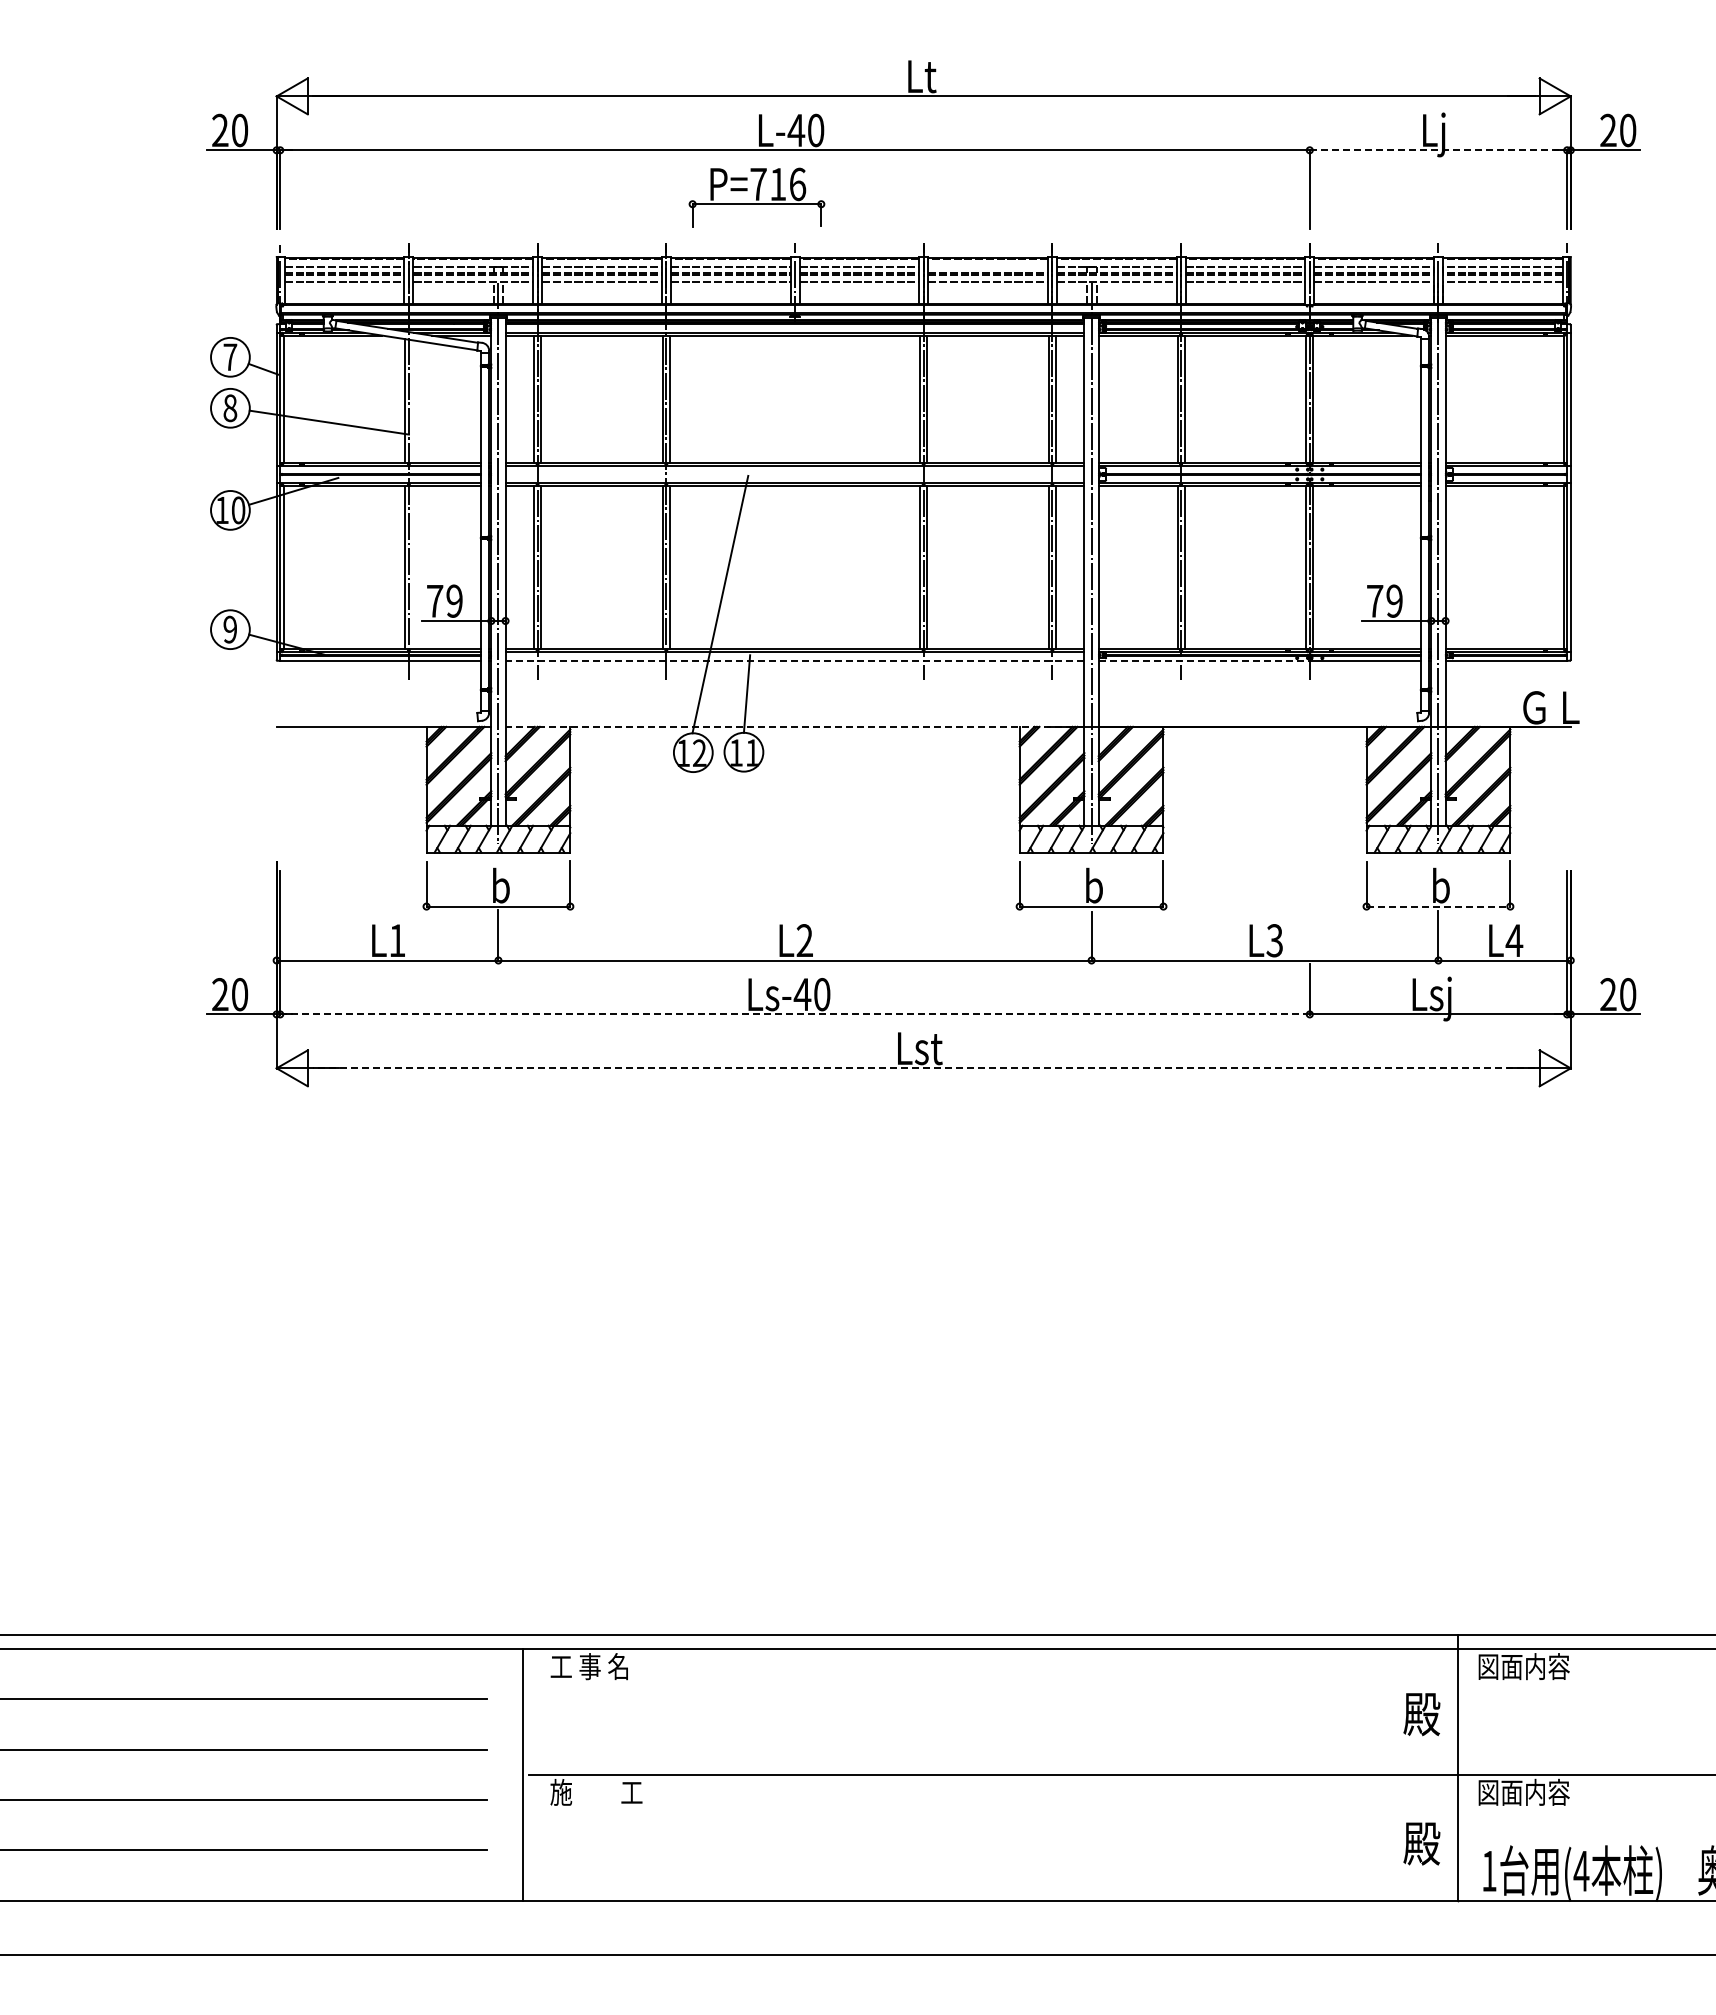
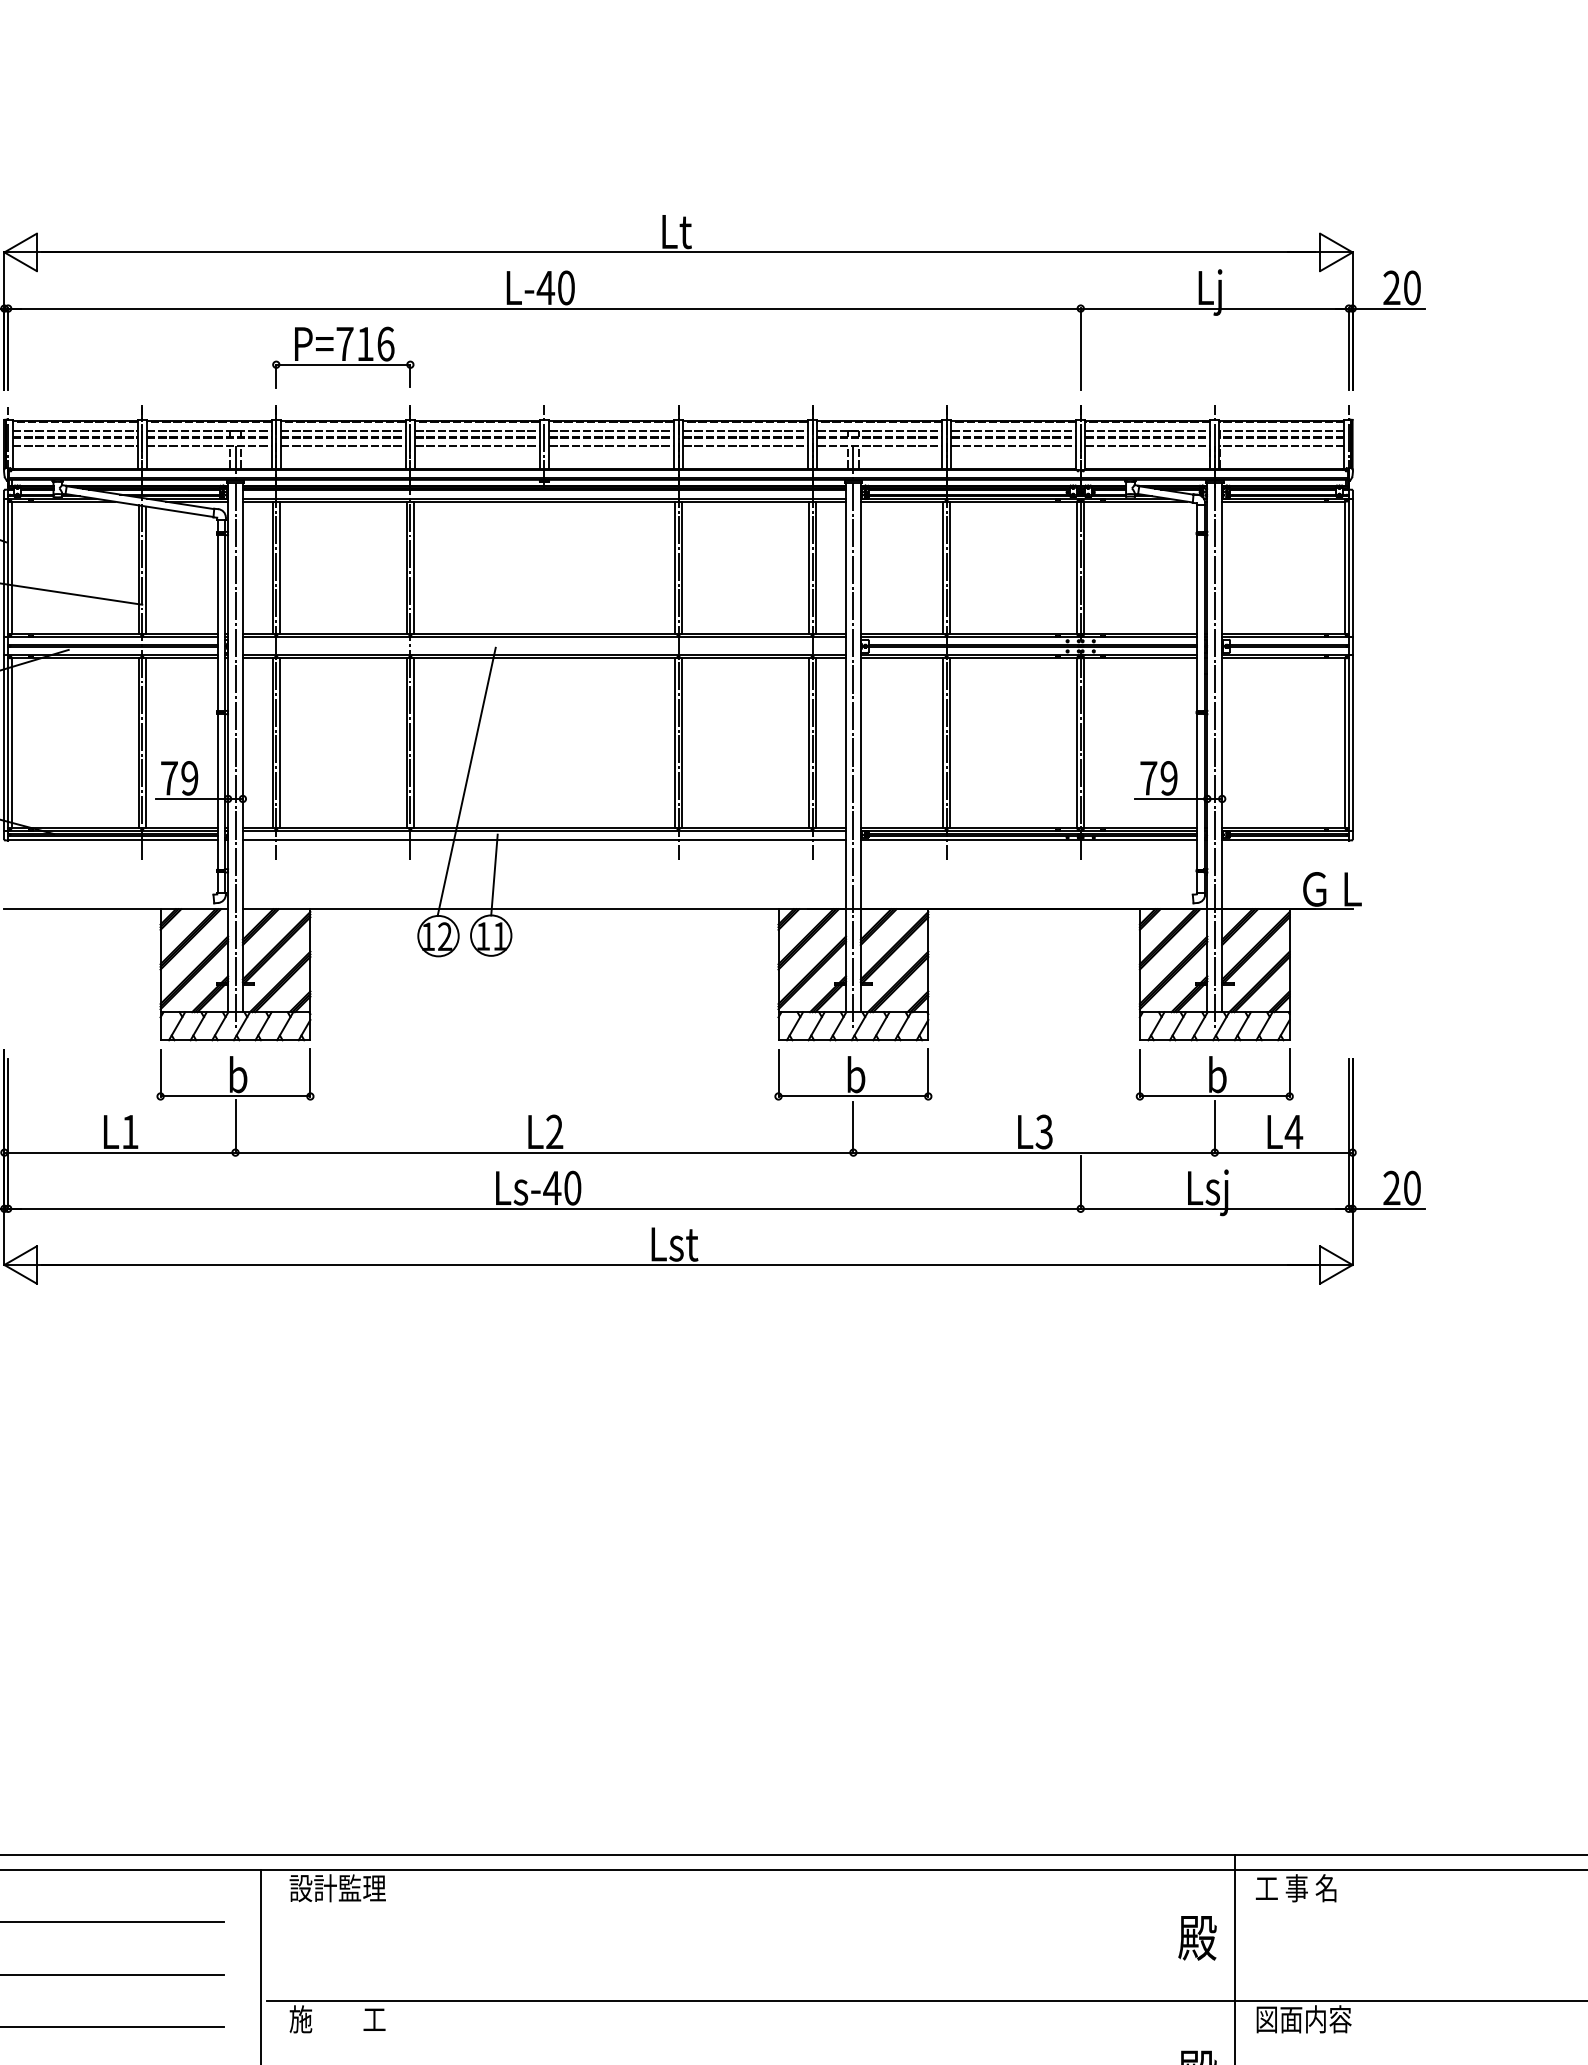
line: (1438, 150) -> (1214, 308), dashed -> solid
part: (756, 197) -> (342, 357), moved
line: (987, 267) -> (744, 430), added
line: (412, 401) -> (145, 570), added
line: (412, 567) -> (145, 743), added
line: (794, 660) -> (543, 840), dashed -> solid
line: (1204, 660) -> (971, 840), dashed -> solid
line: (794, 726) -> (543, 908), dashed -> solid
line: (1438, 906) -> (1214, 1096), dashed -> solid
line: (795, 1014) -> (544, 1208), dashed -> solid
line: (923, 1068) -> (678, 1265), dashed -> solid
text: (596, 1666) -> (337, 1888), 工 事 名 -> 設計監理
text: (1523, 1666) -> (1303, 1888), 図面内容 -> 工 事 名

